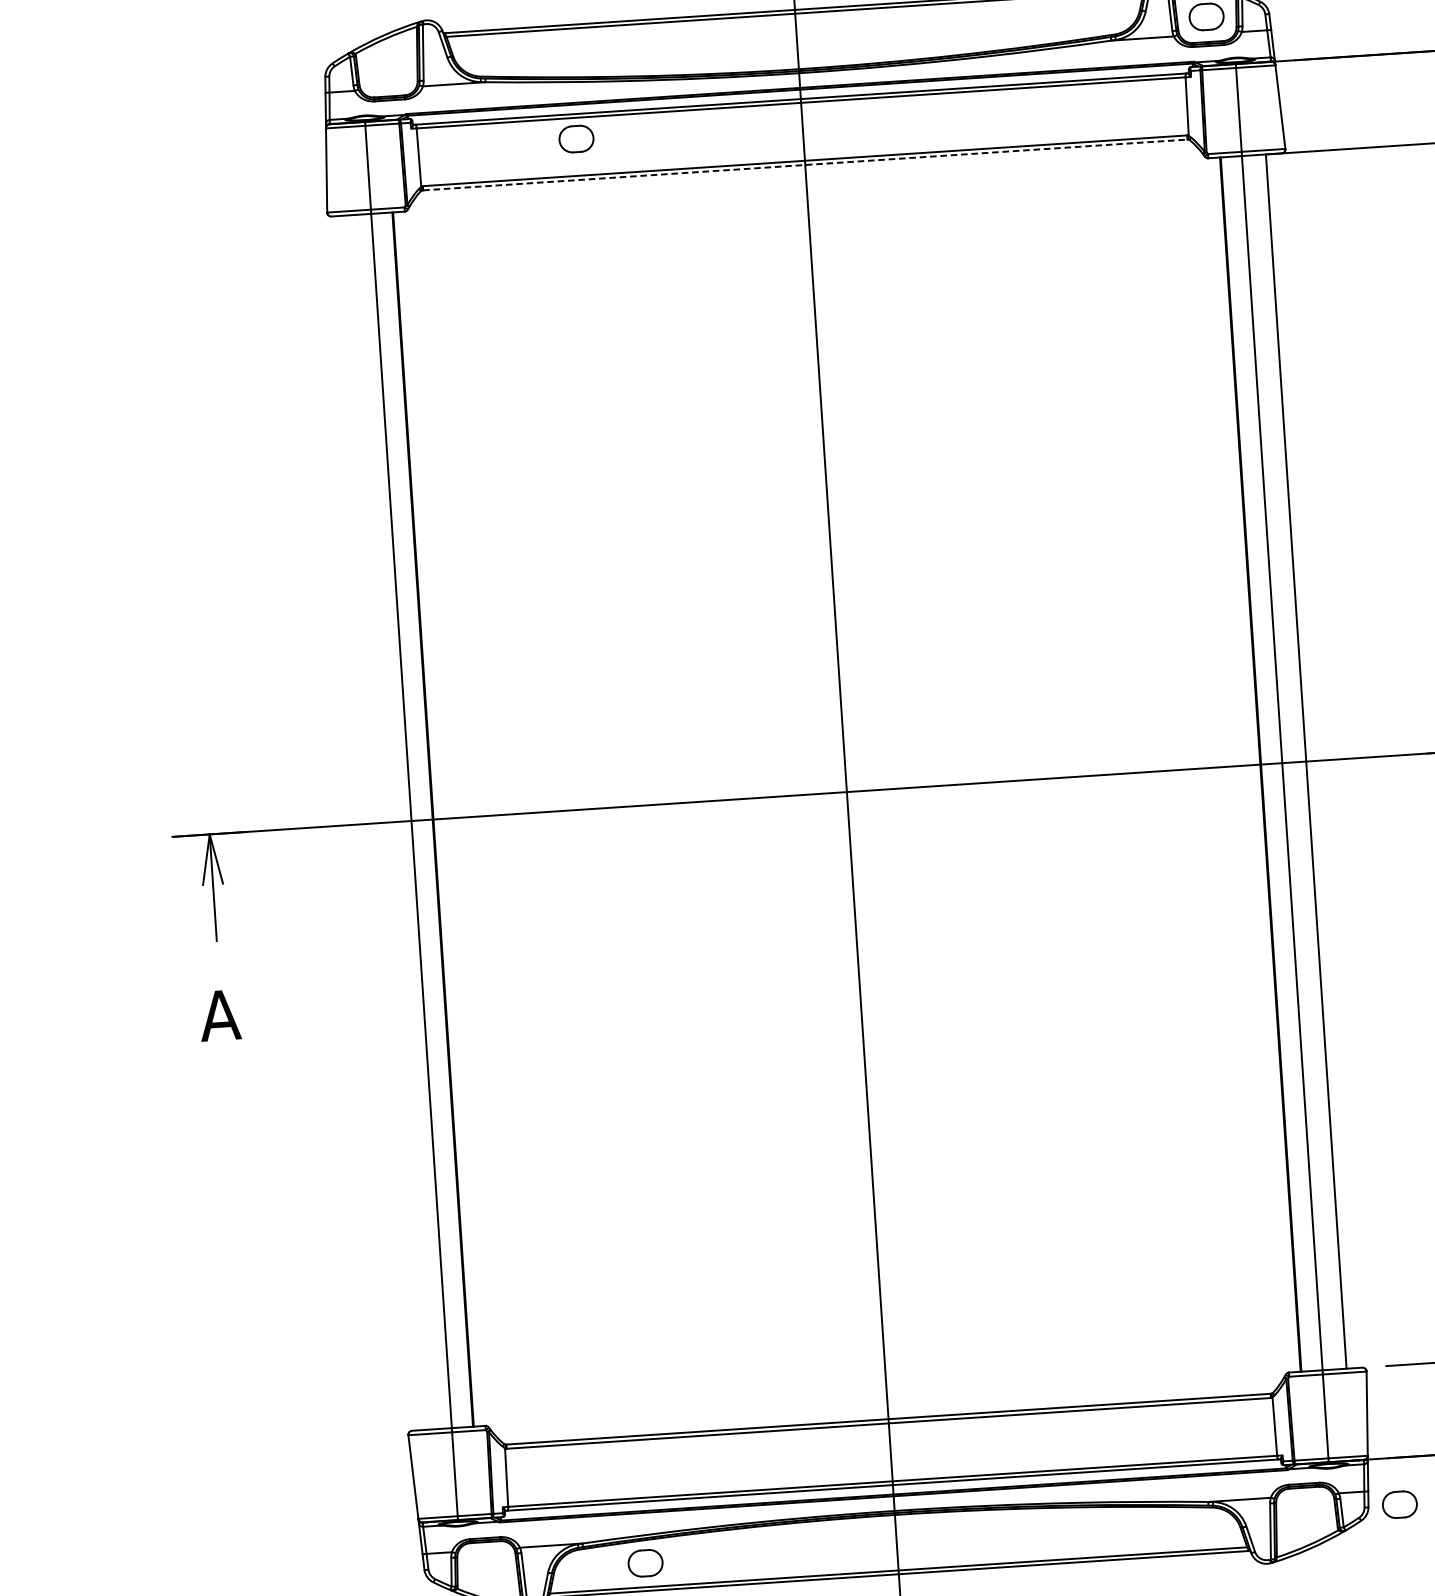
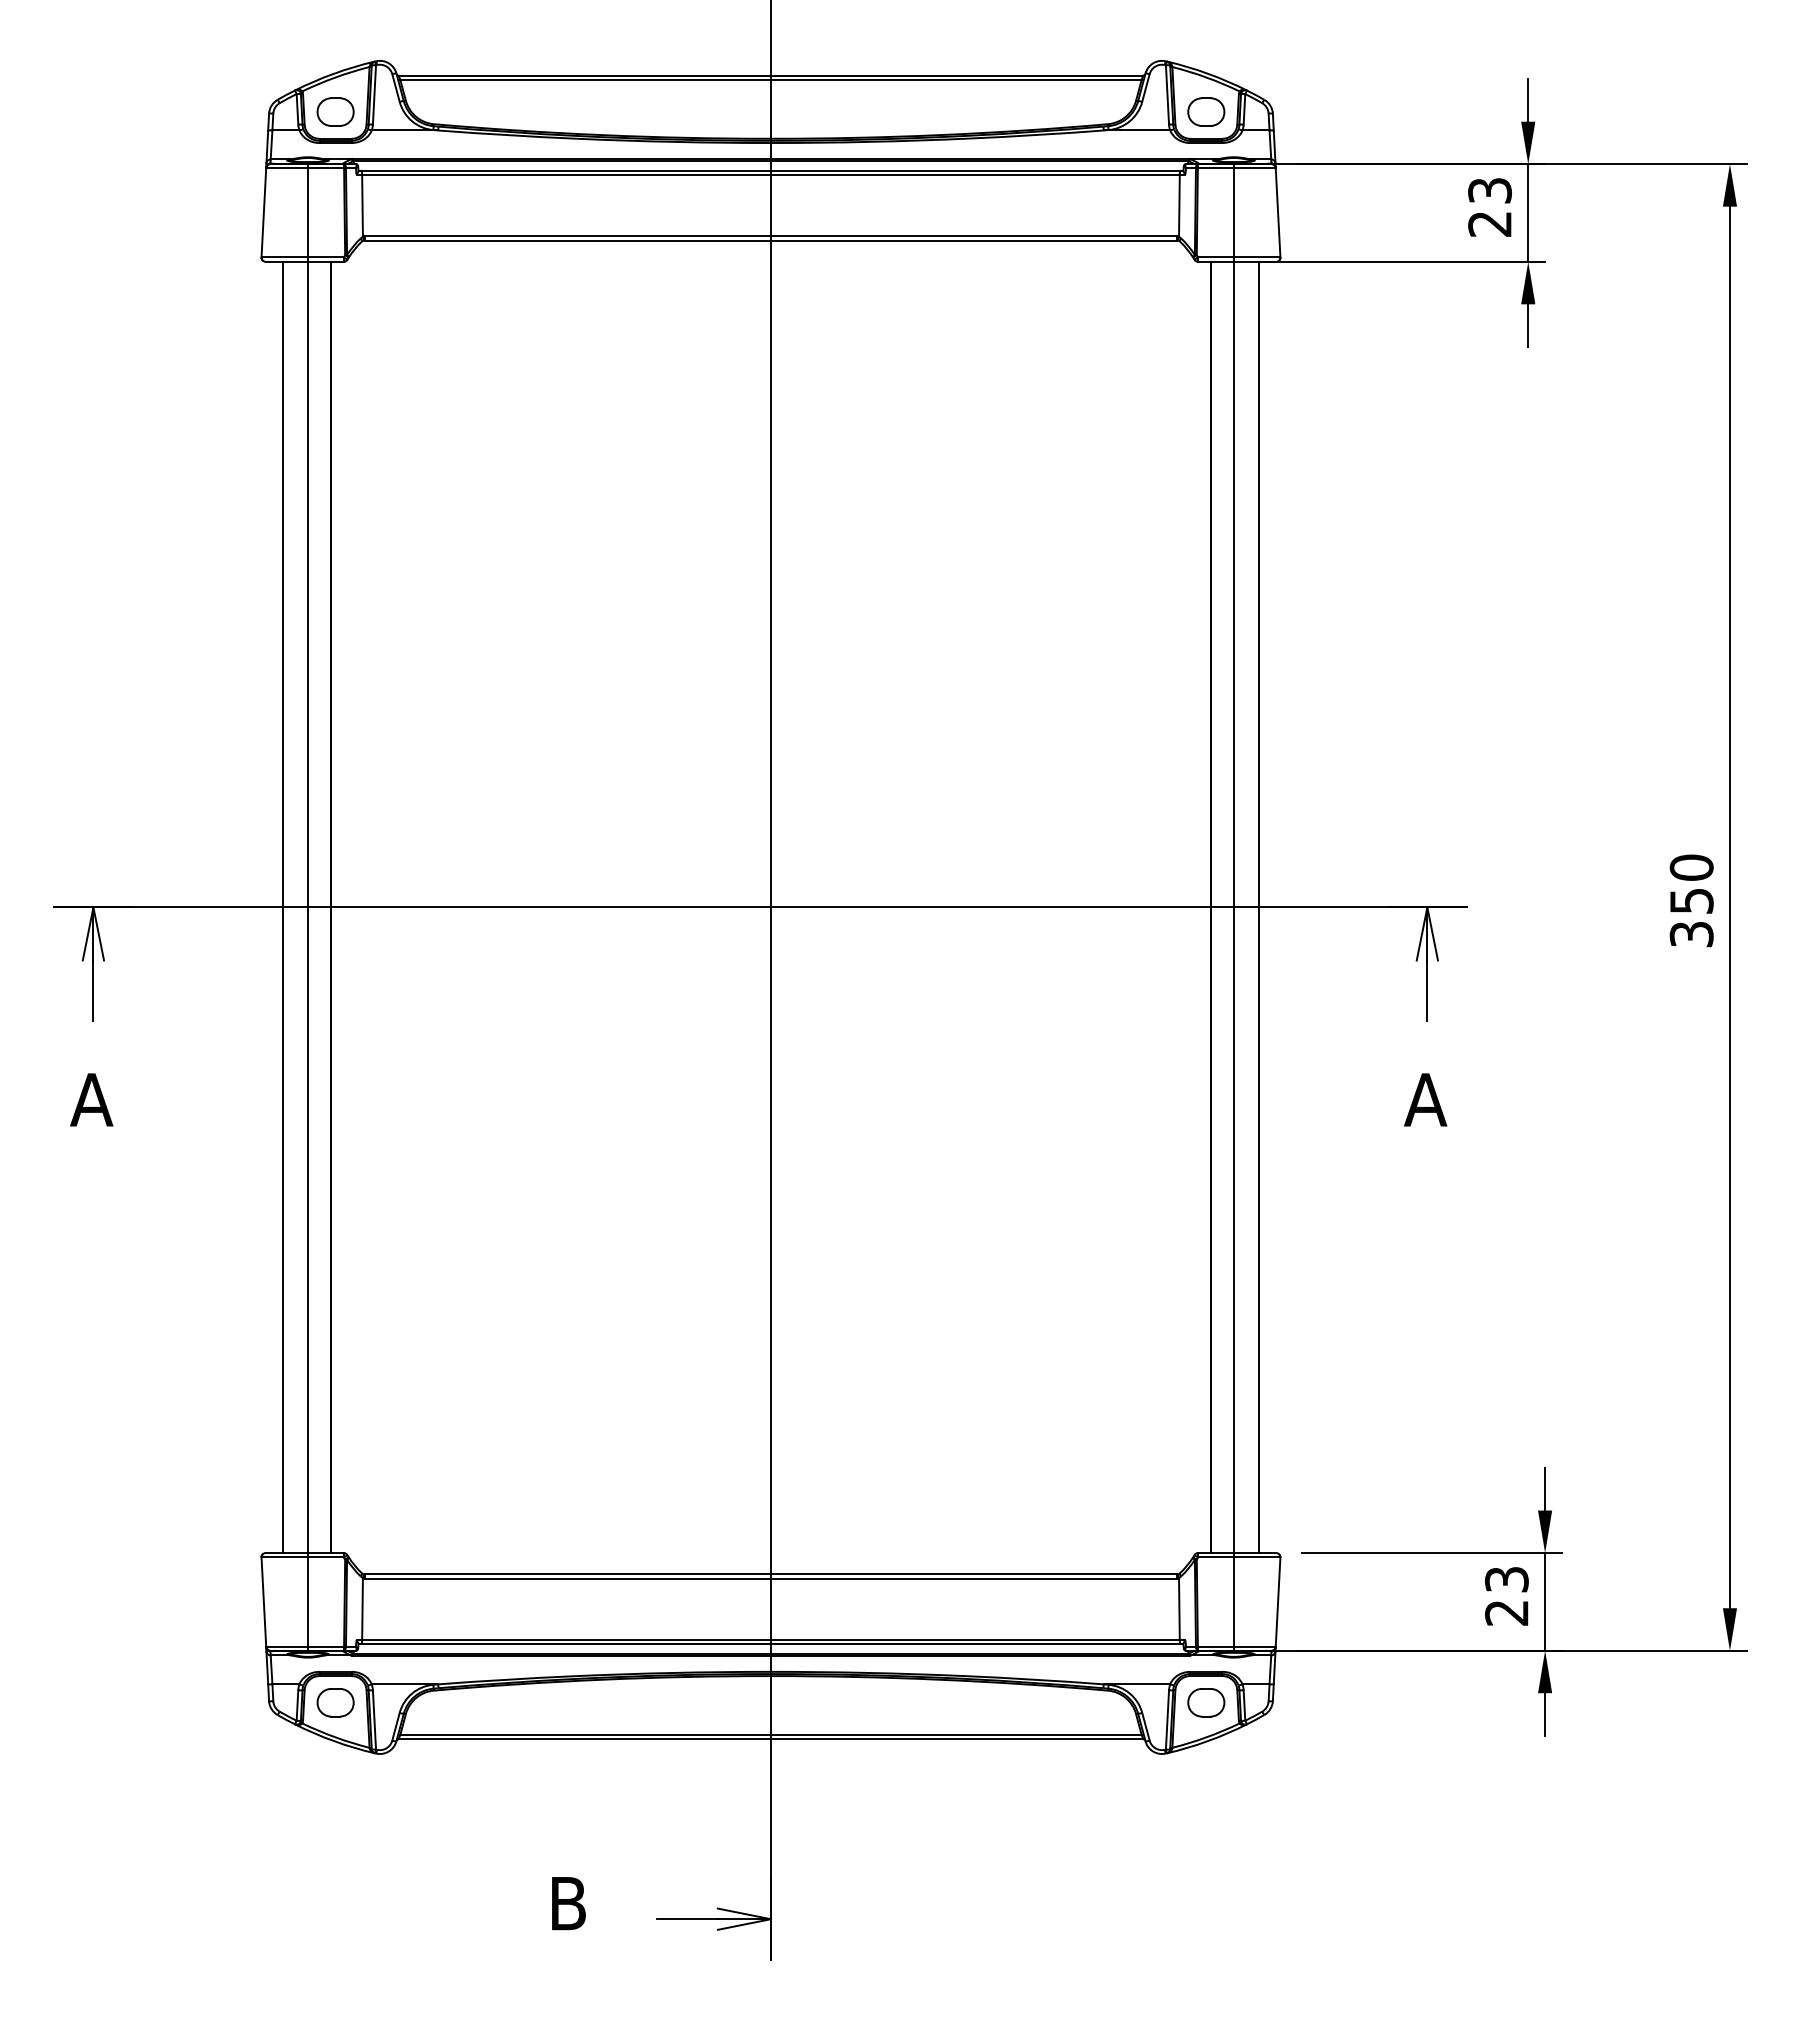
part: (576, 138) -> (335, 111), moved
line: (805, 164) -> (771, 240), dashed -> solid
line: (387, 822) -> (282, 907), added
part: (1400, 1504) -> (1206, 1702), moved
part: (645, 1563) -> (335, 1702), moved

